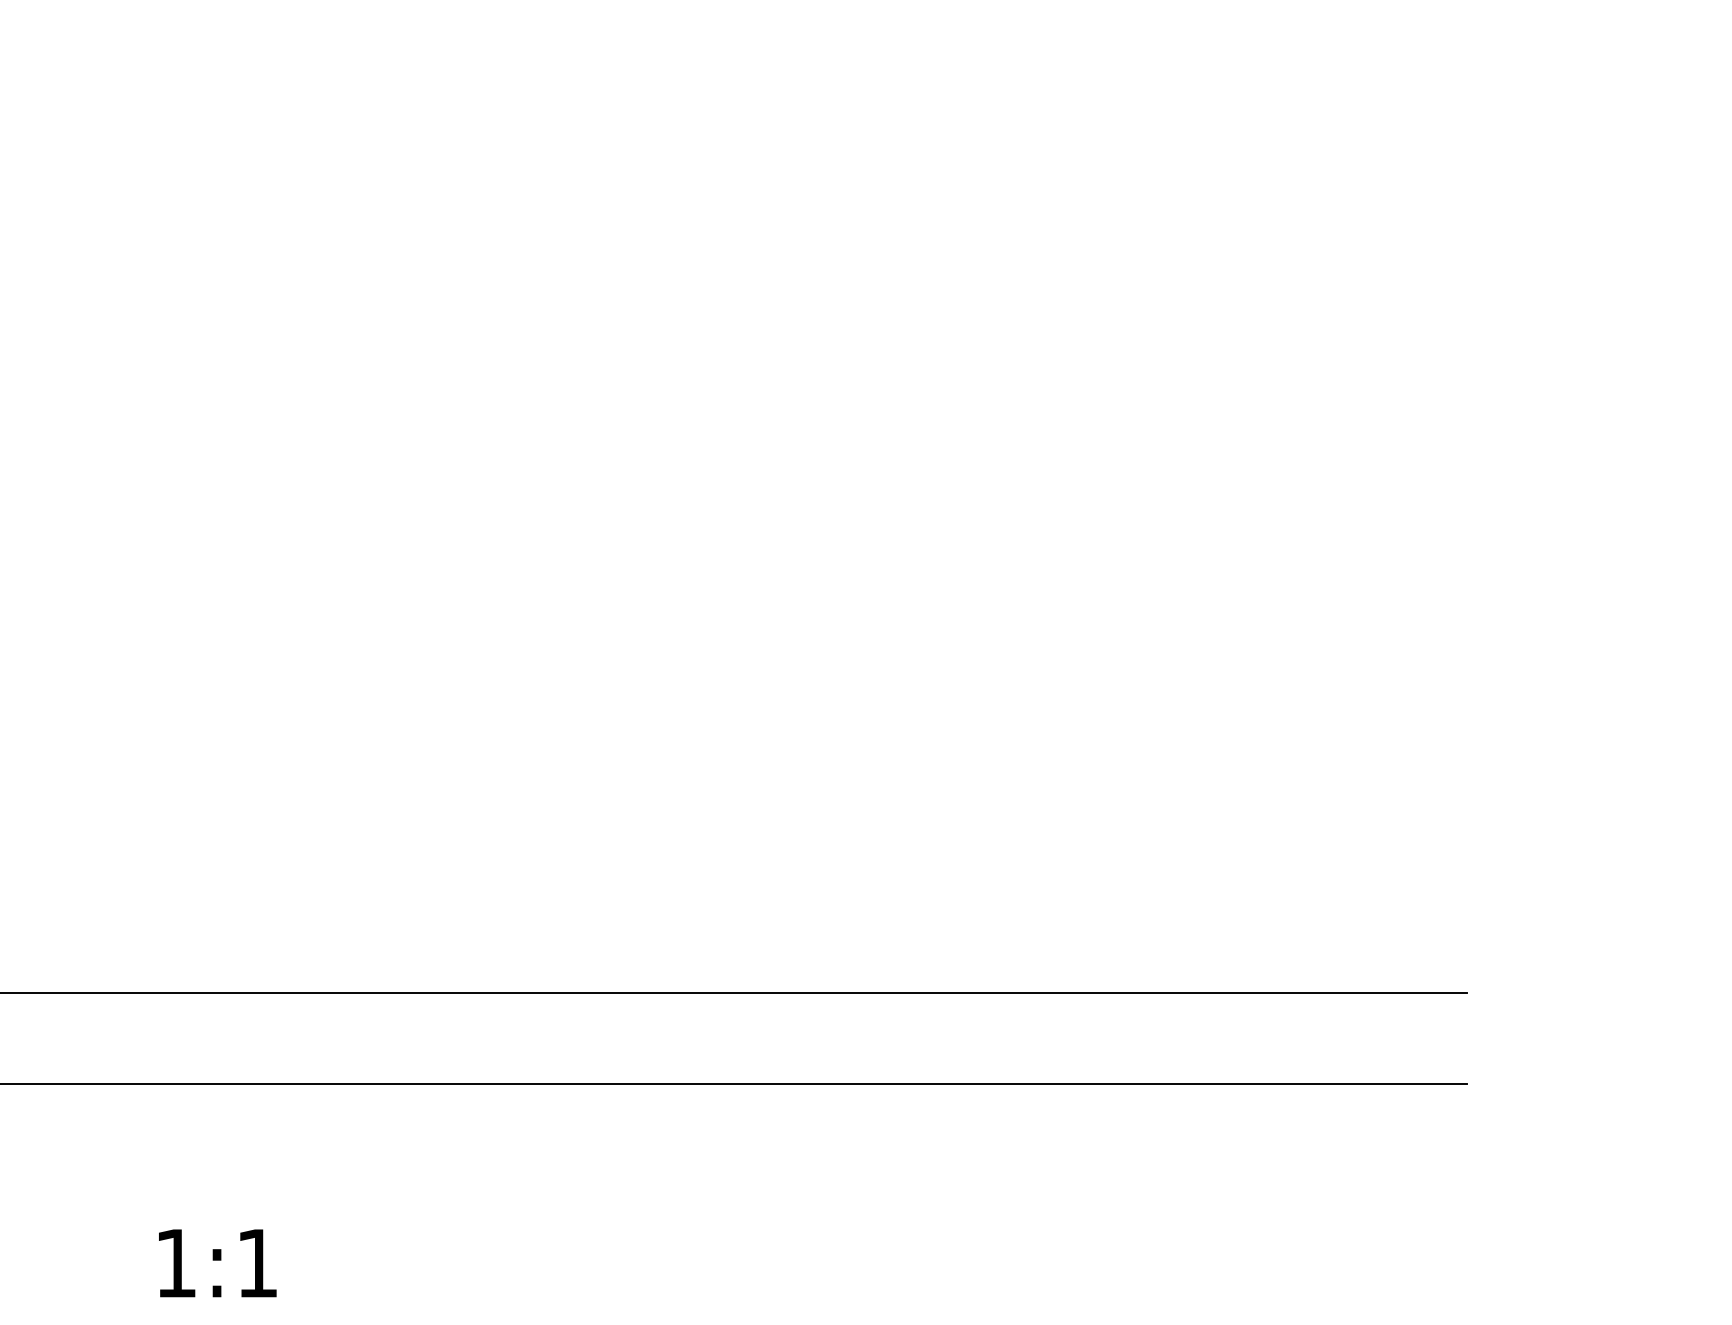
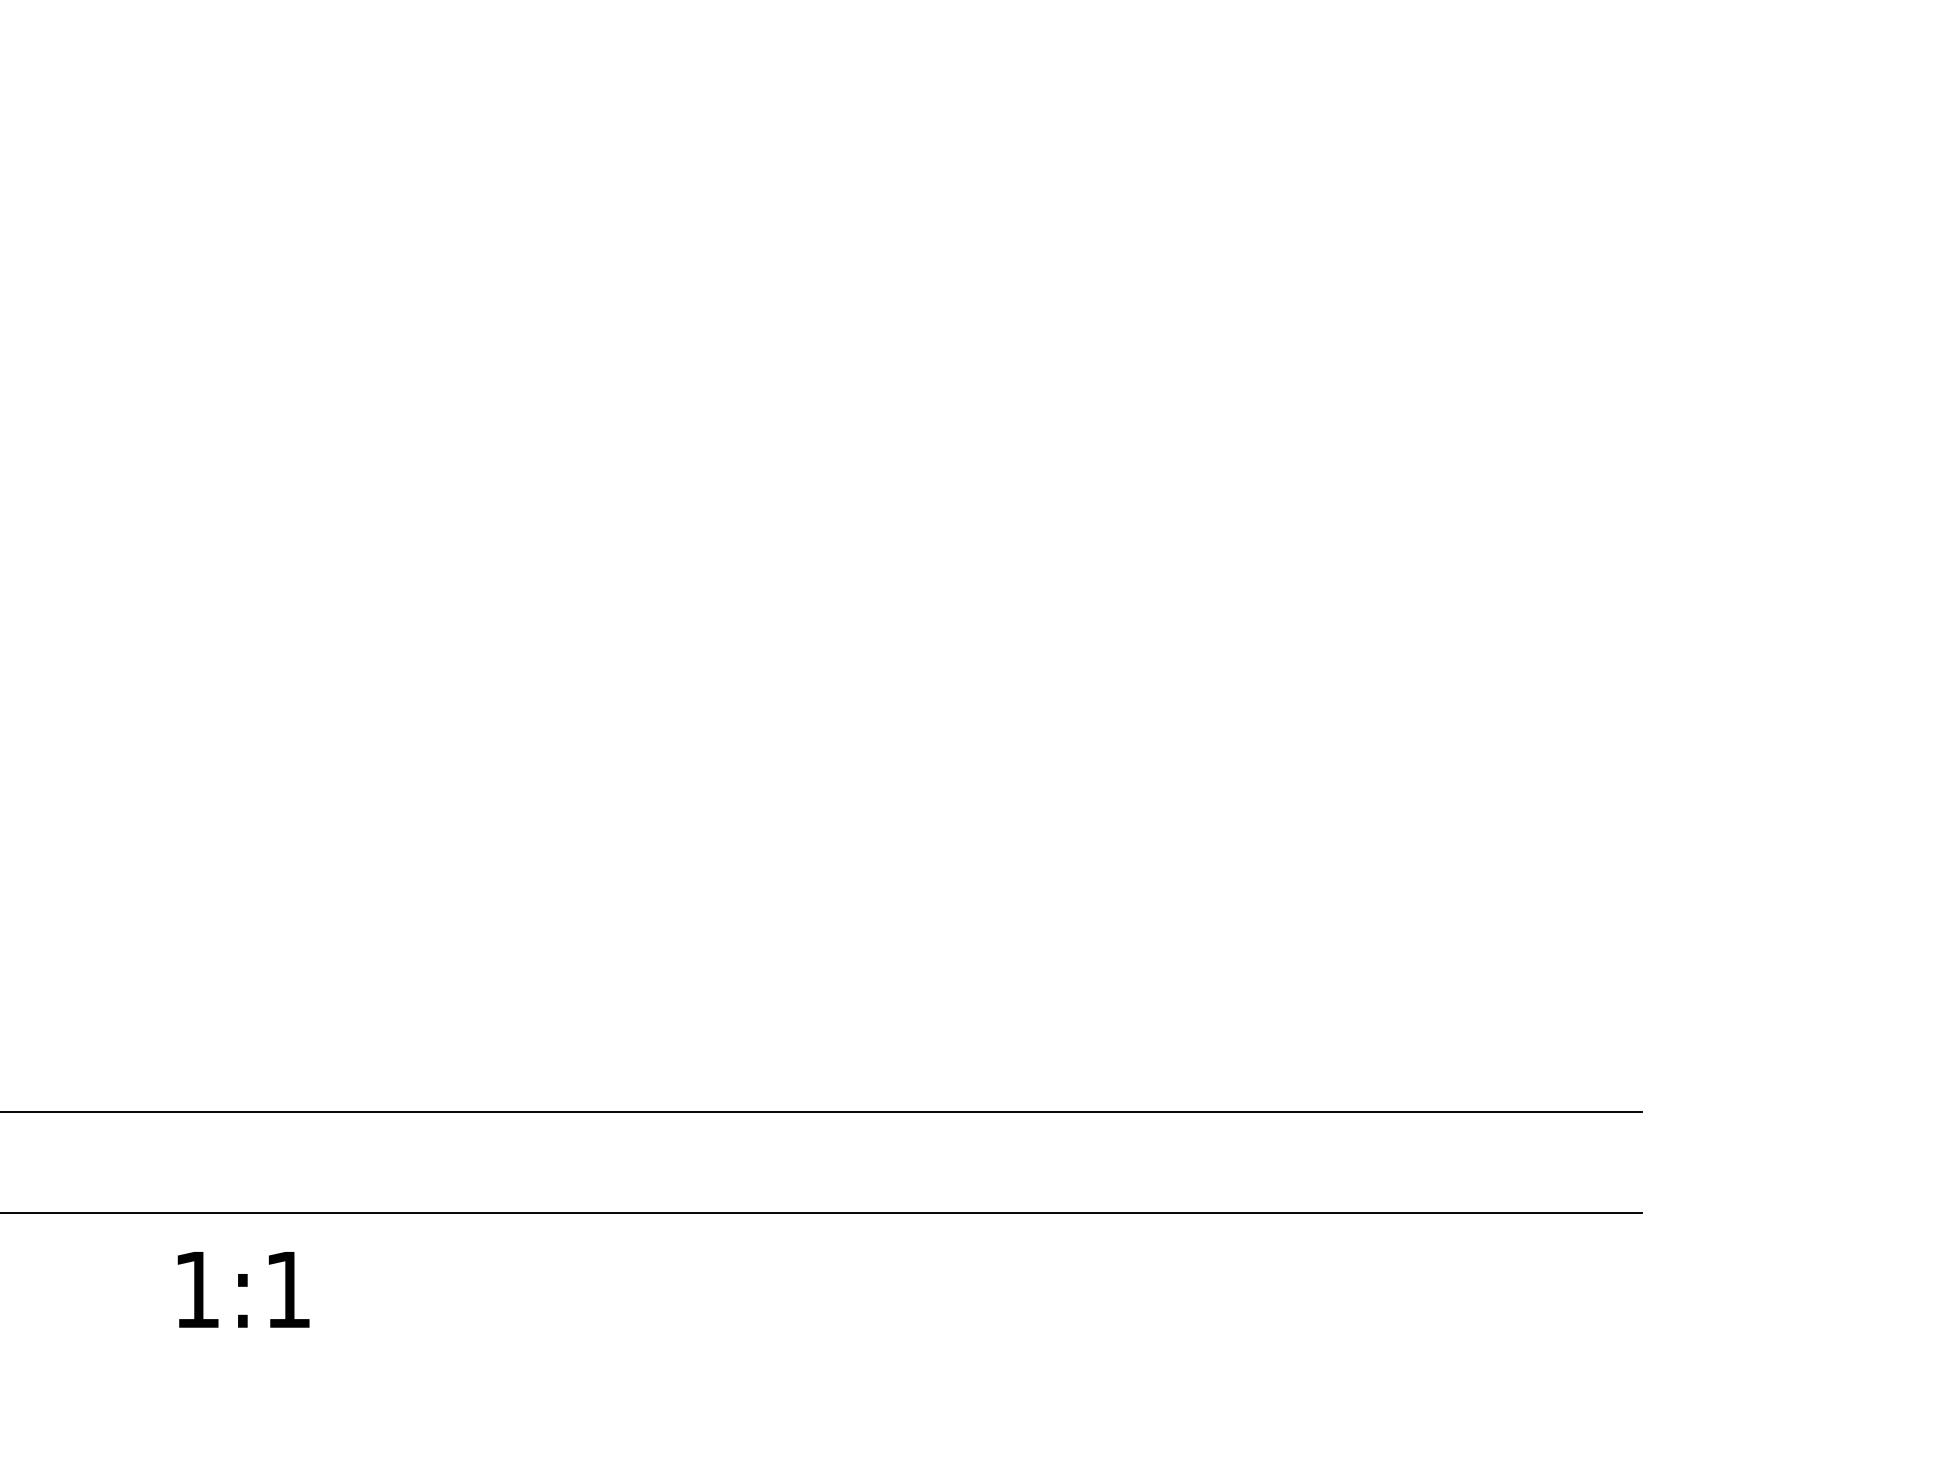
text: (217, 1263) -> (243, 1289), moved

